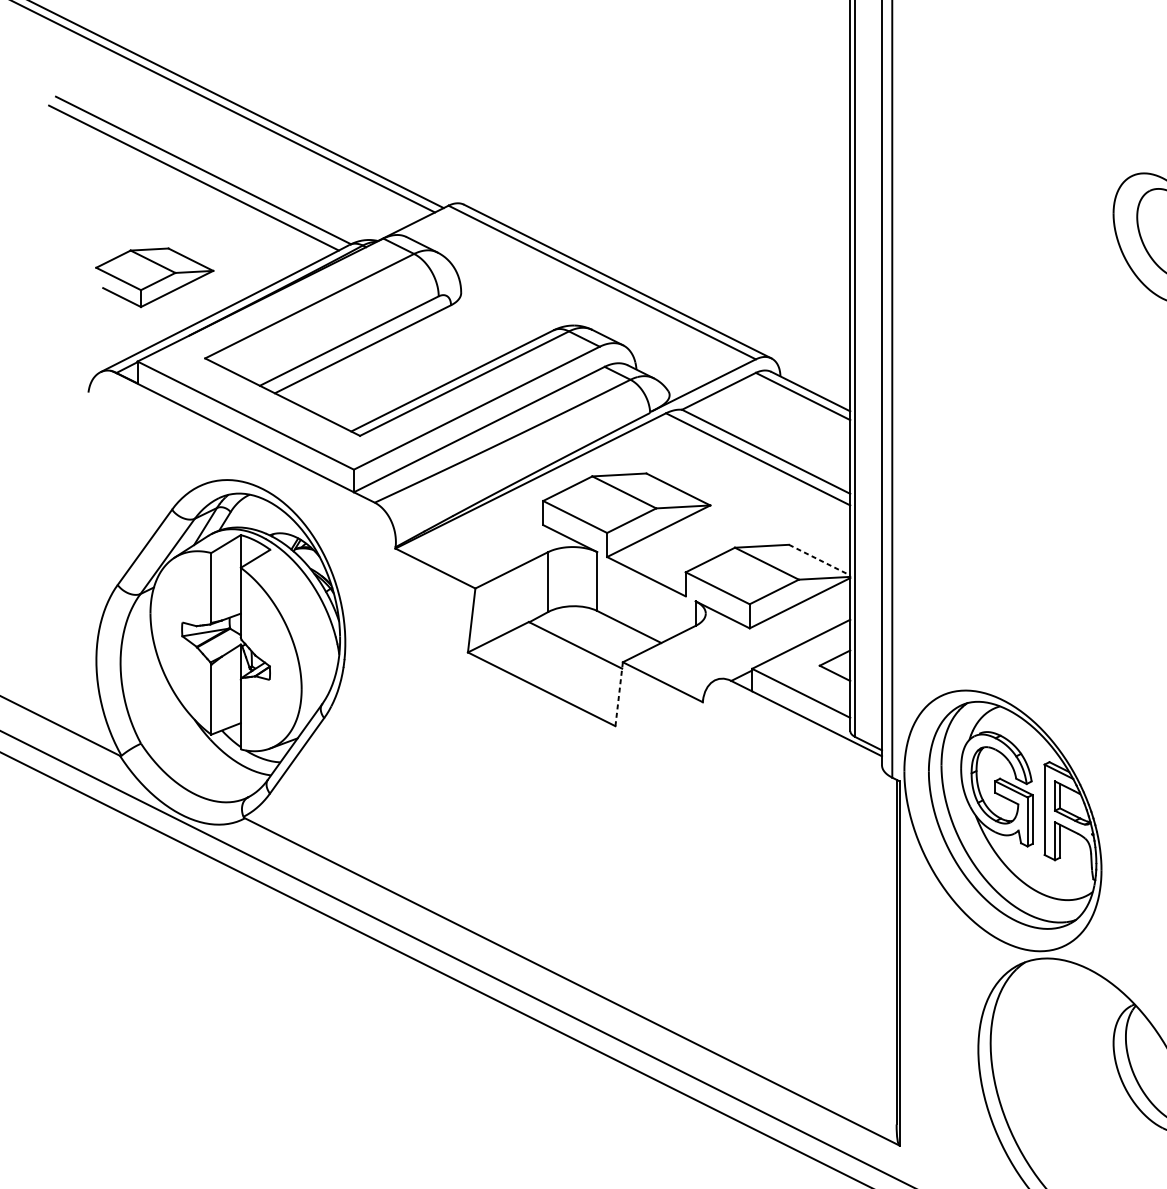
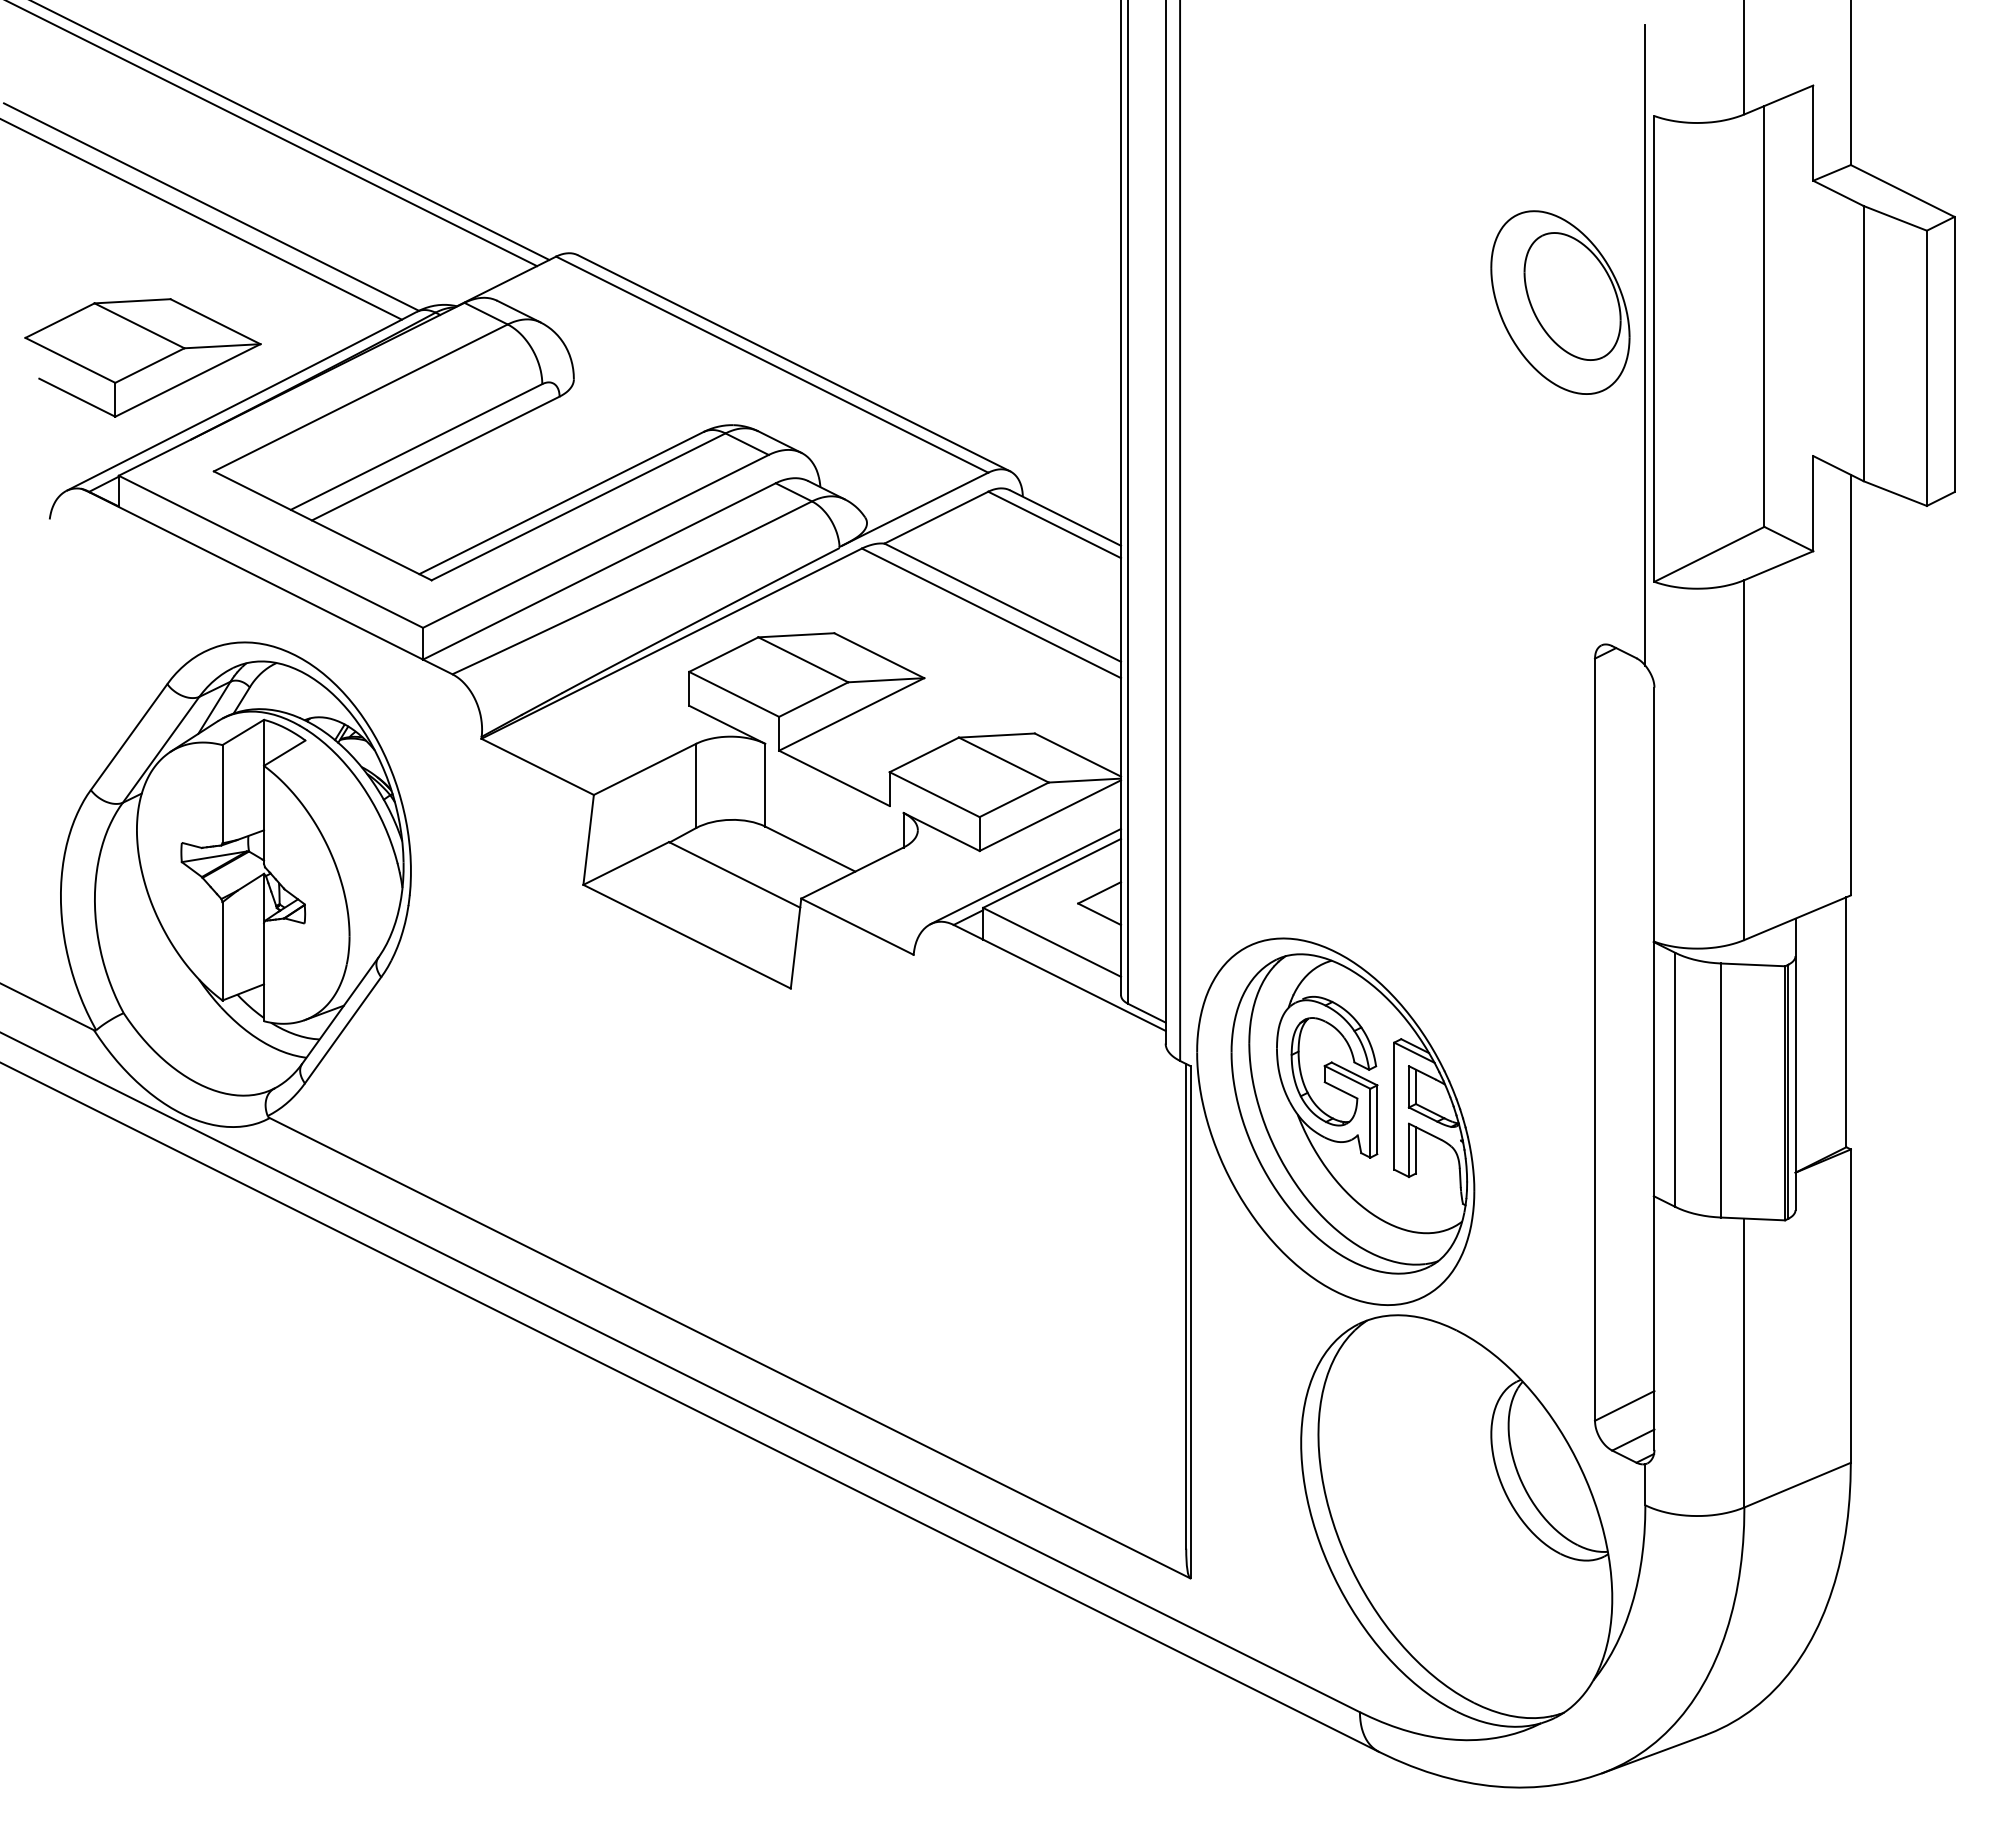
part: (154, 277) -> (142, 357), size x1.43
line: (820, 560) -> (1078, 755), dashed -> solid
line: (782, 646) -> (1025, 876), added
line: (619, 694) -> (796, 943), dashed -> solid

